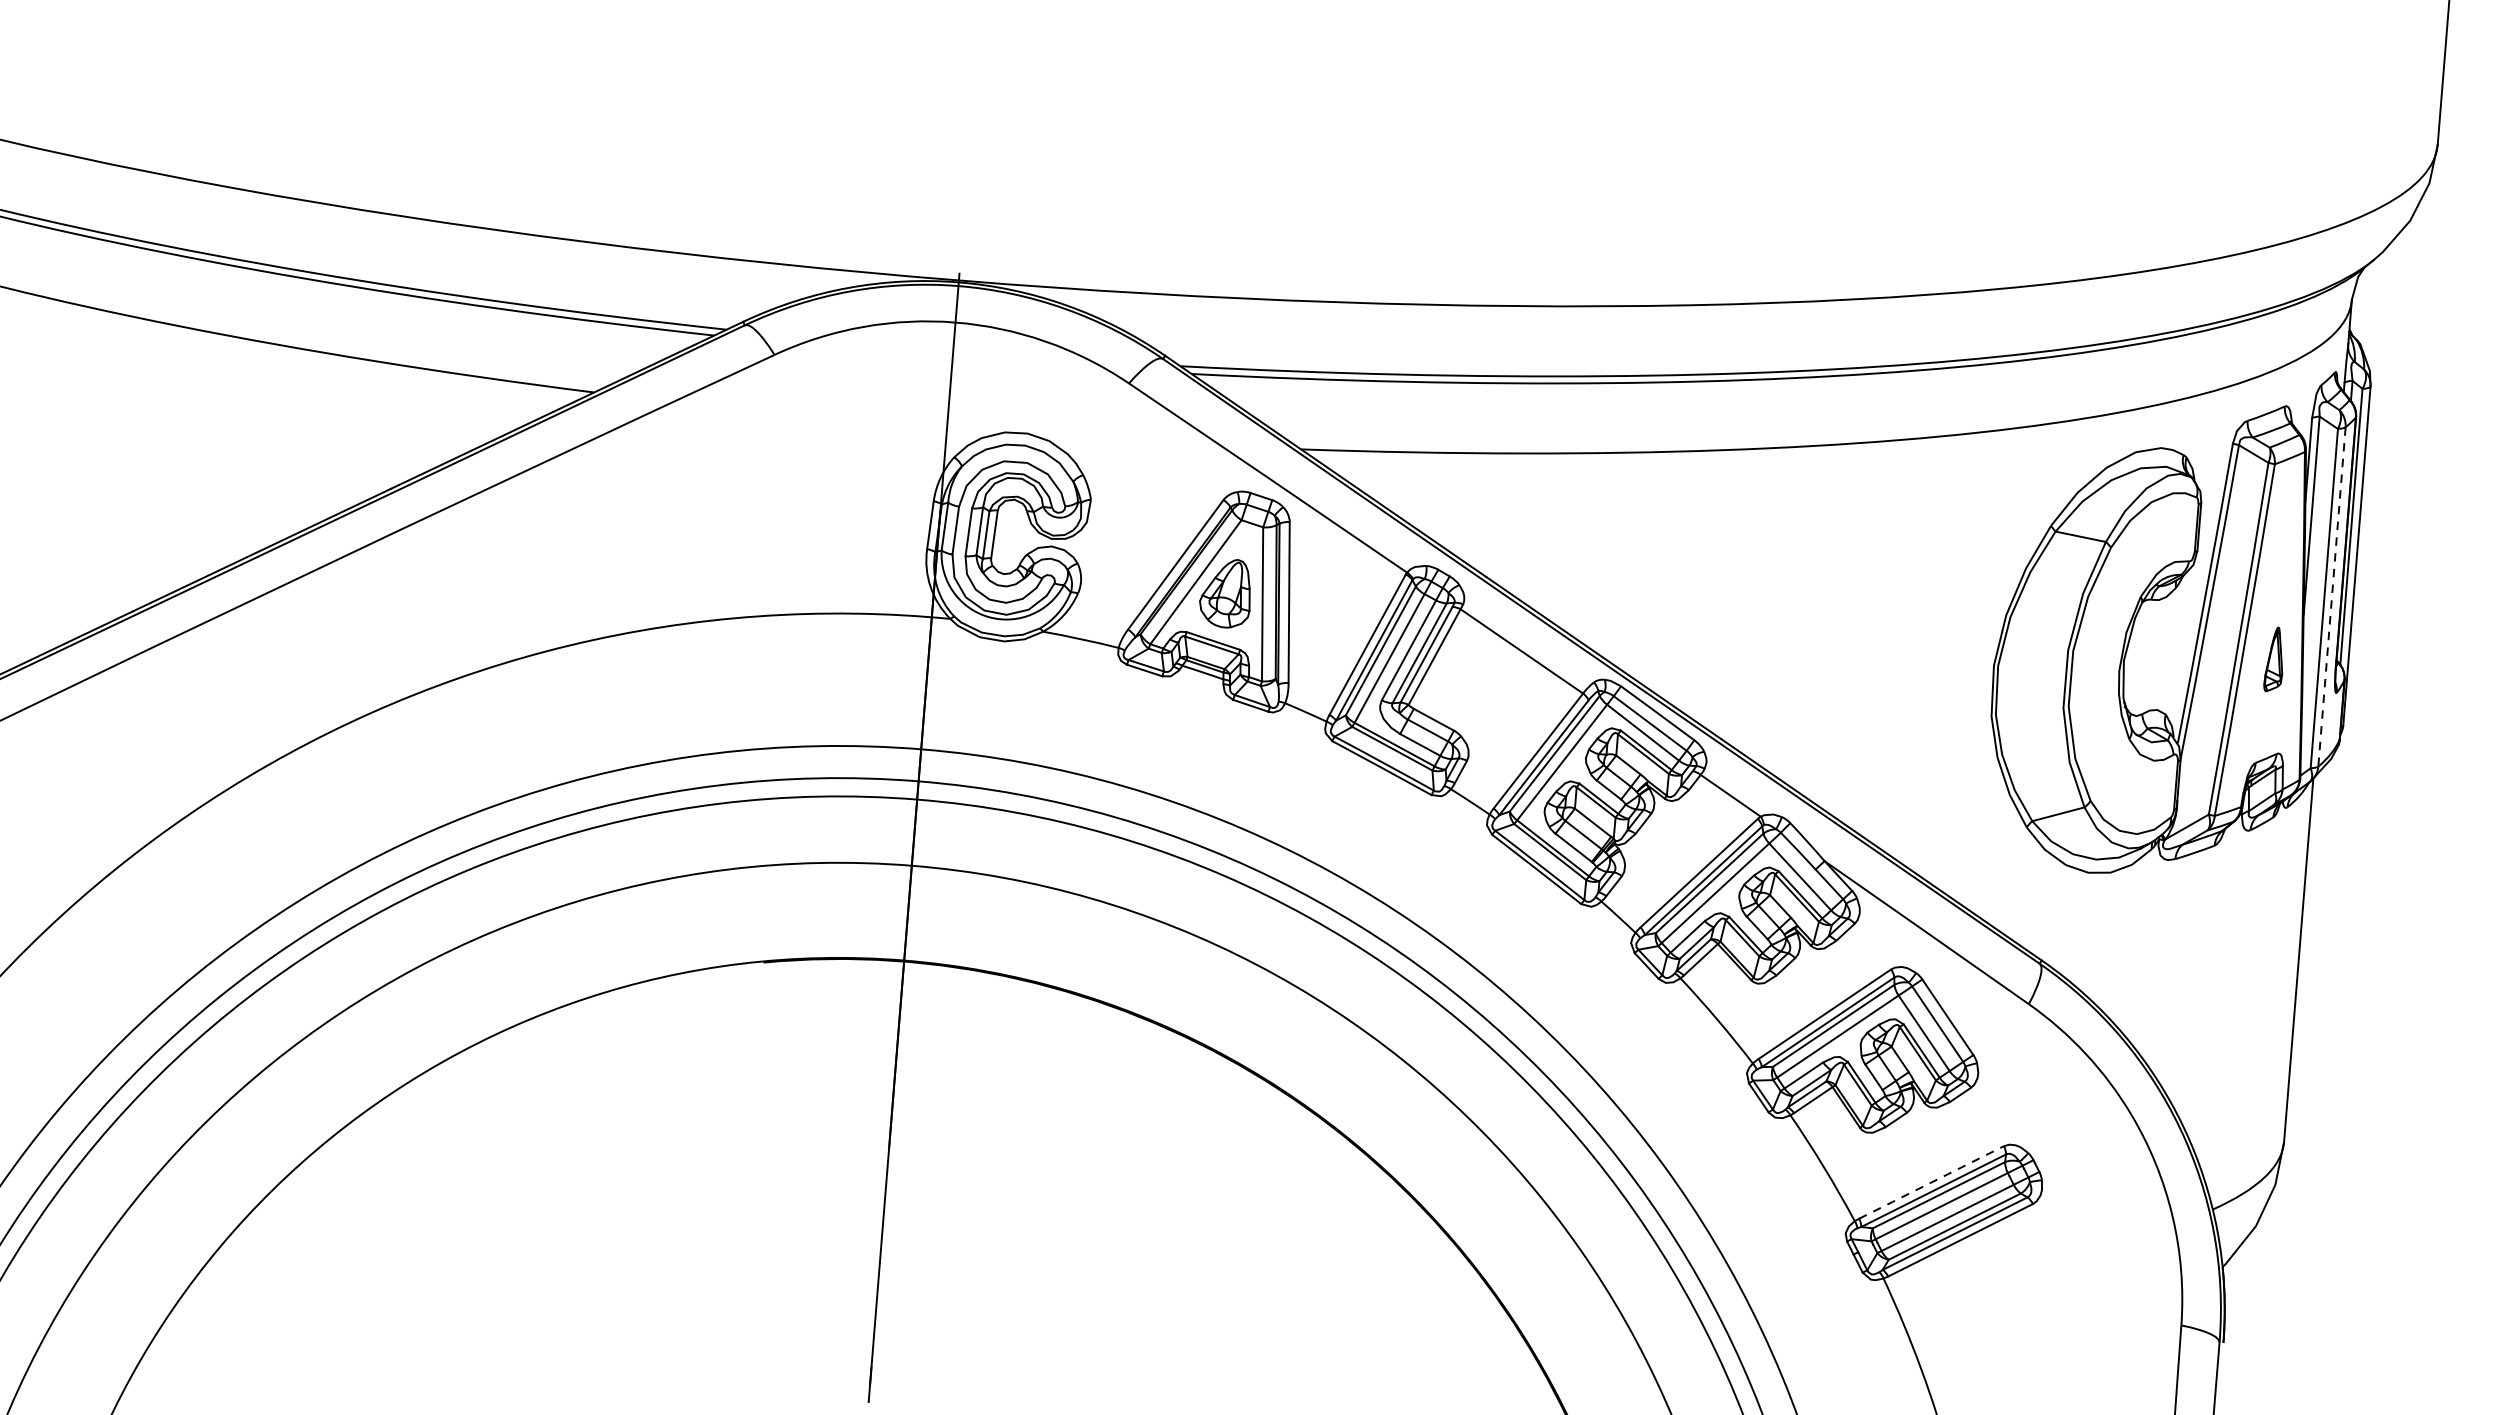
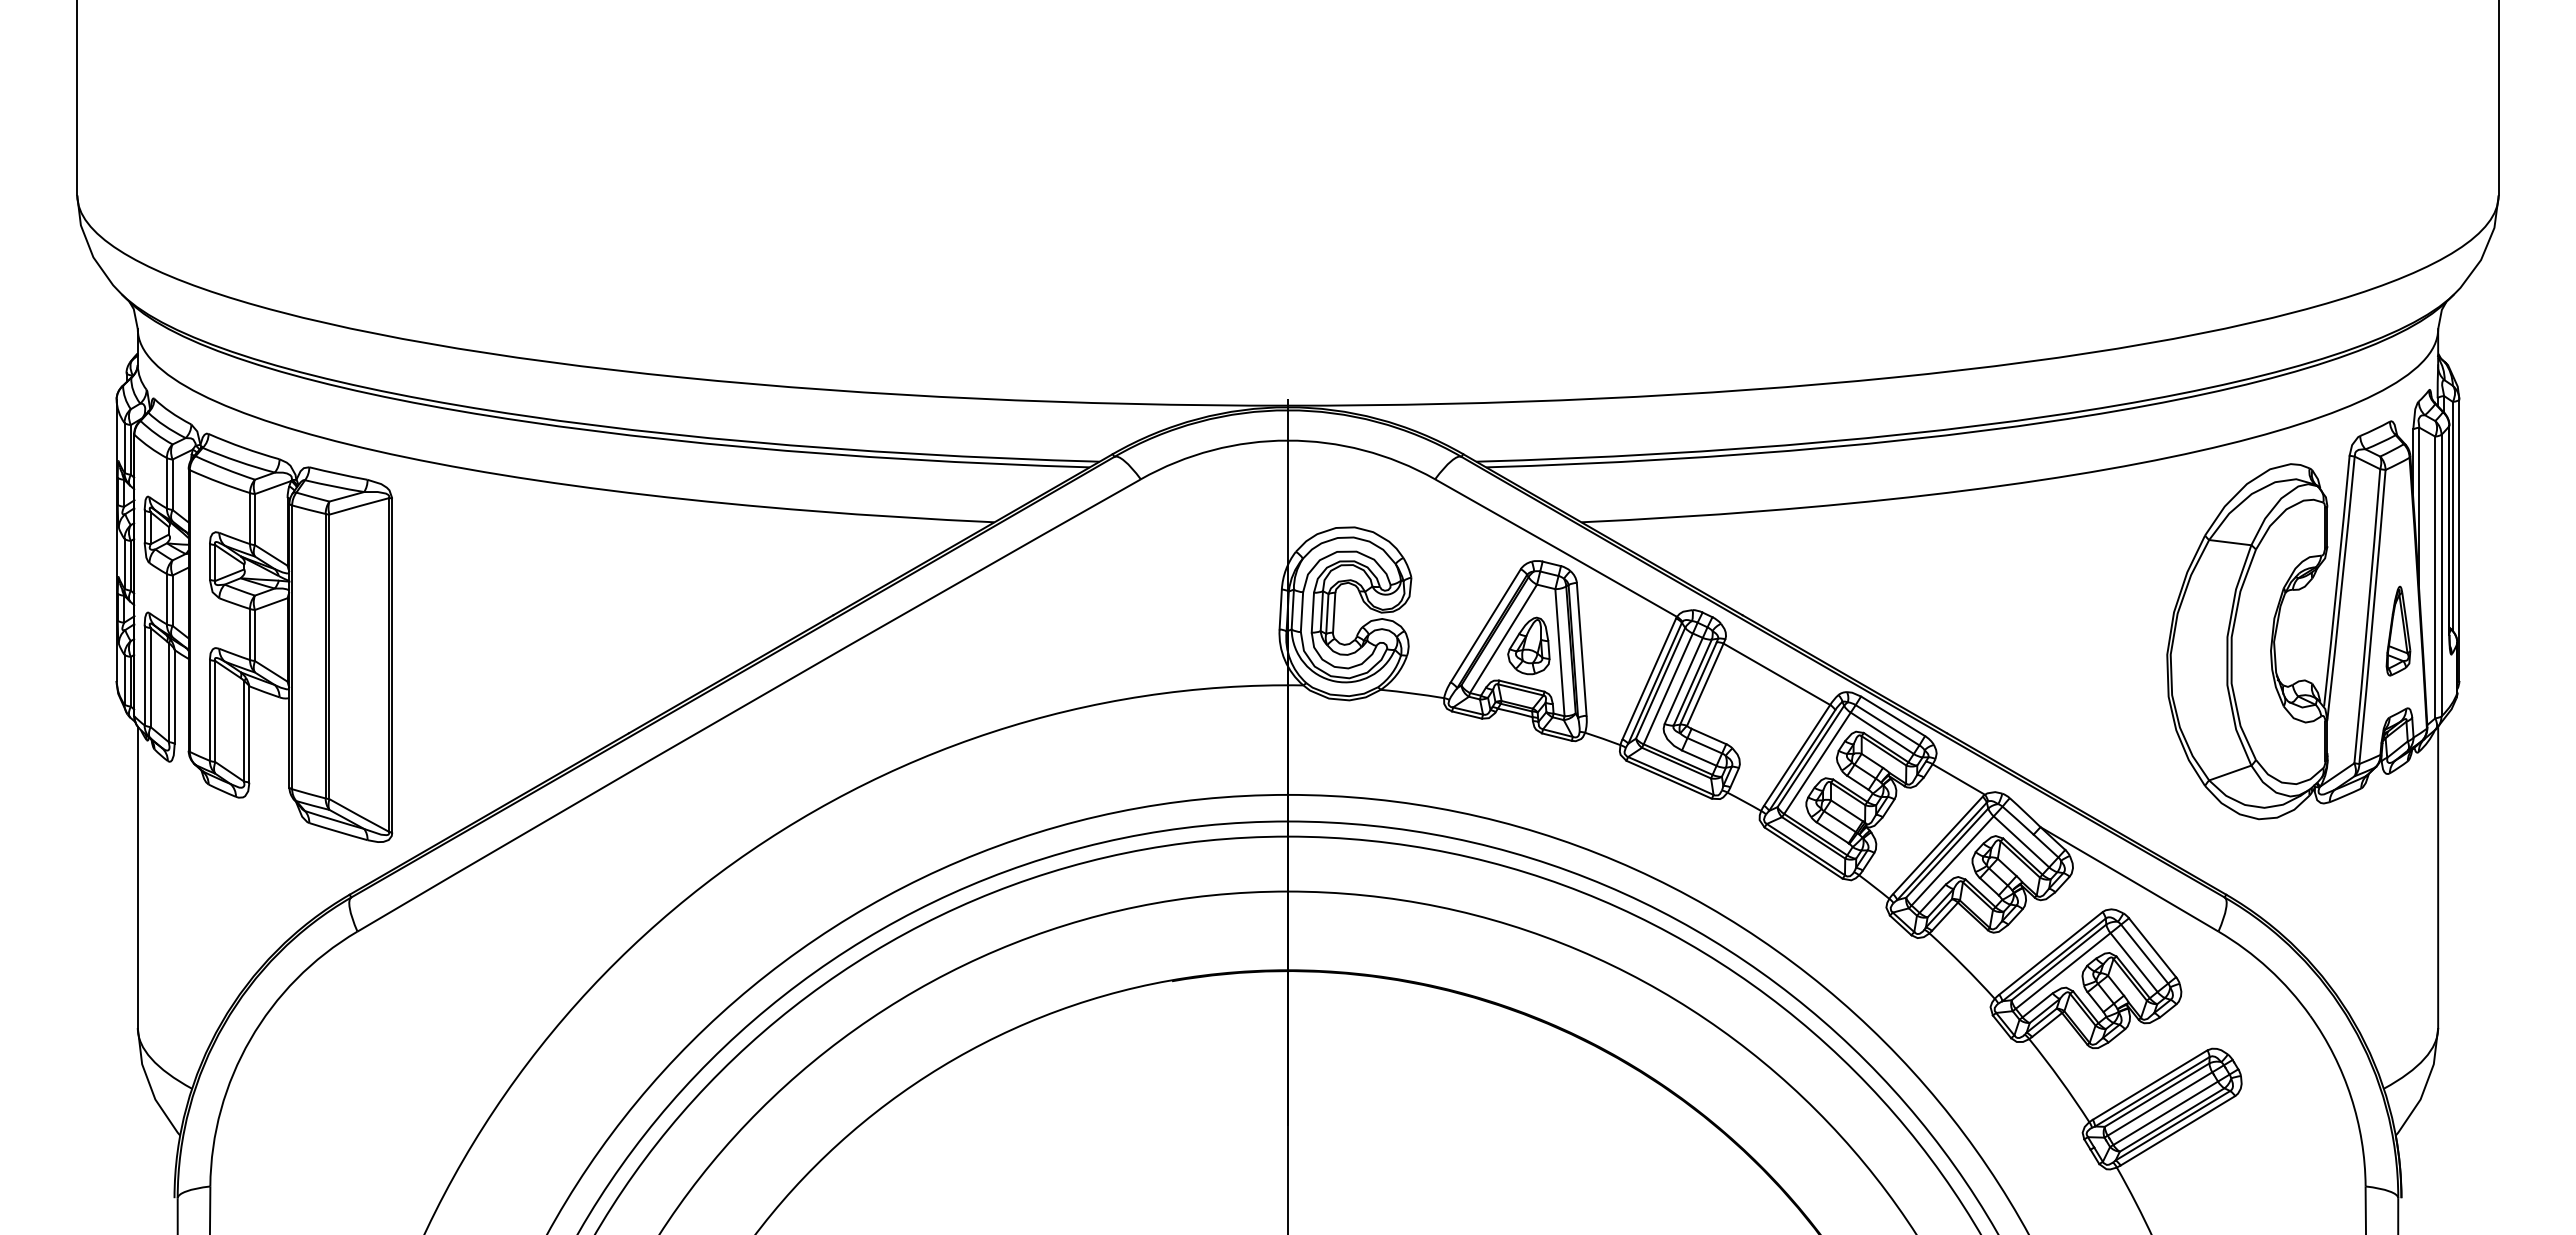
line: (2332, 596) -> (2441, 575), dashed -> solid
part: (2274, 658) -> (2398, 630), size x1.67
line: (1932, 1182) -> (2150, 1085), dashed -> solid

